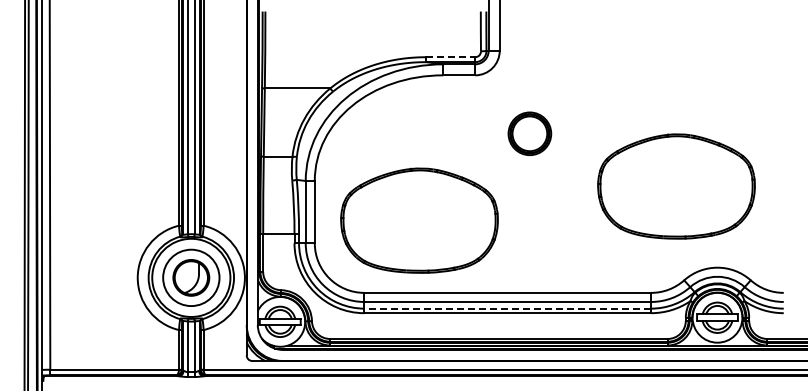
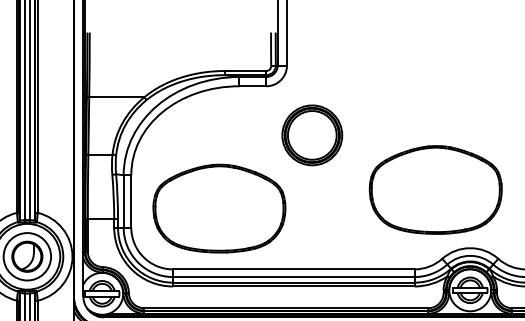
line: (450, 57) -> (245, 71), dashed -> solid
part: (529, 133) -> (312, 135), size x1.67
part: (676, 186) -> (435, 189), moved
line: (507, 308) -> (293, 282), dashed -> solid

